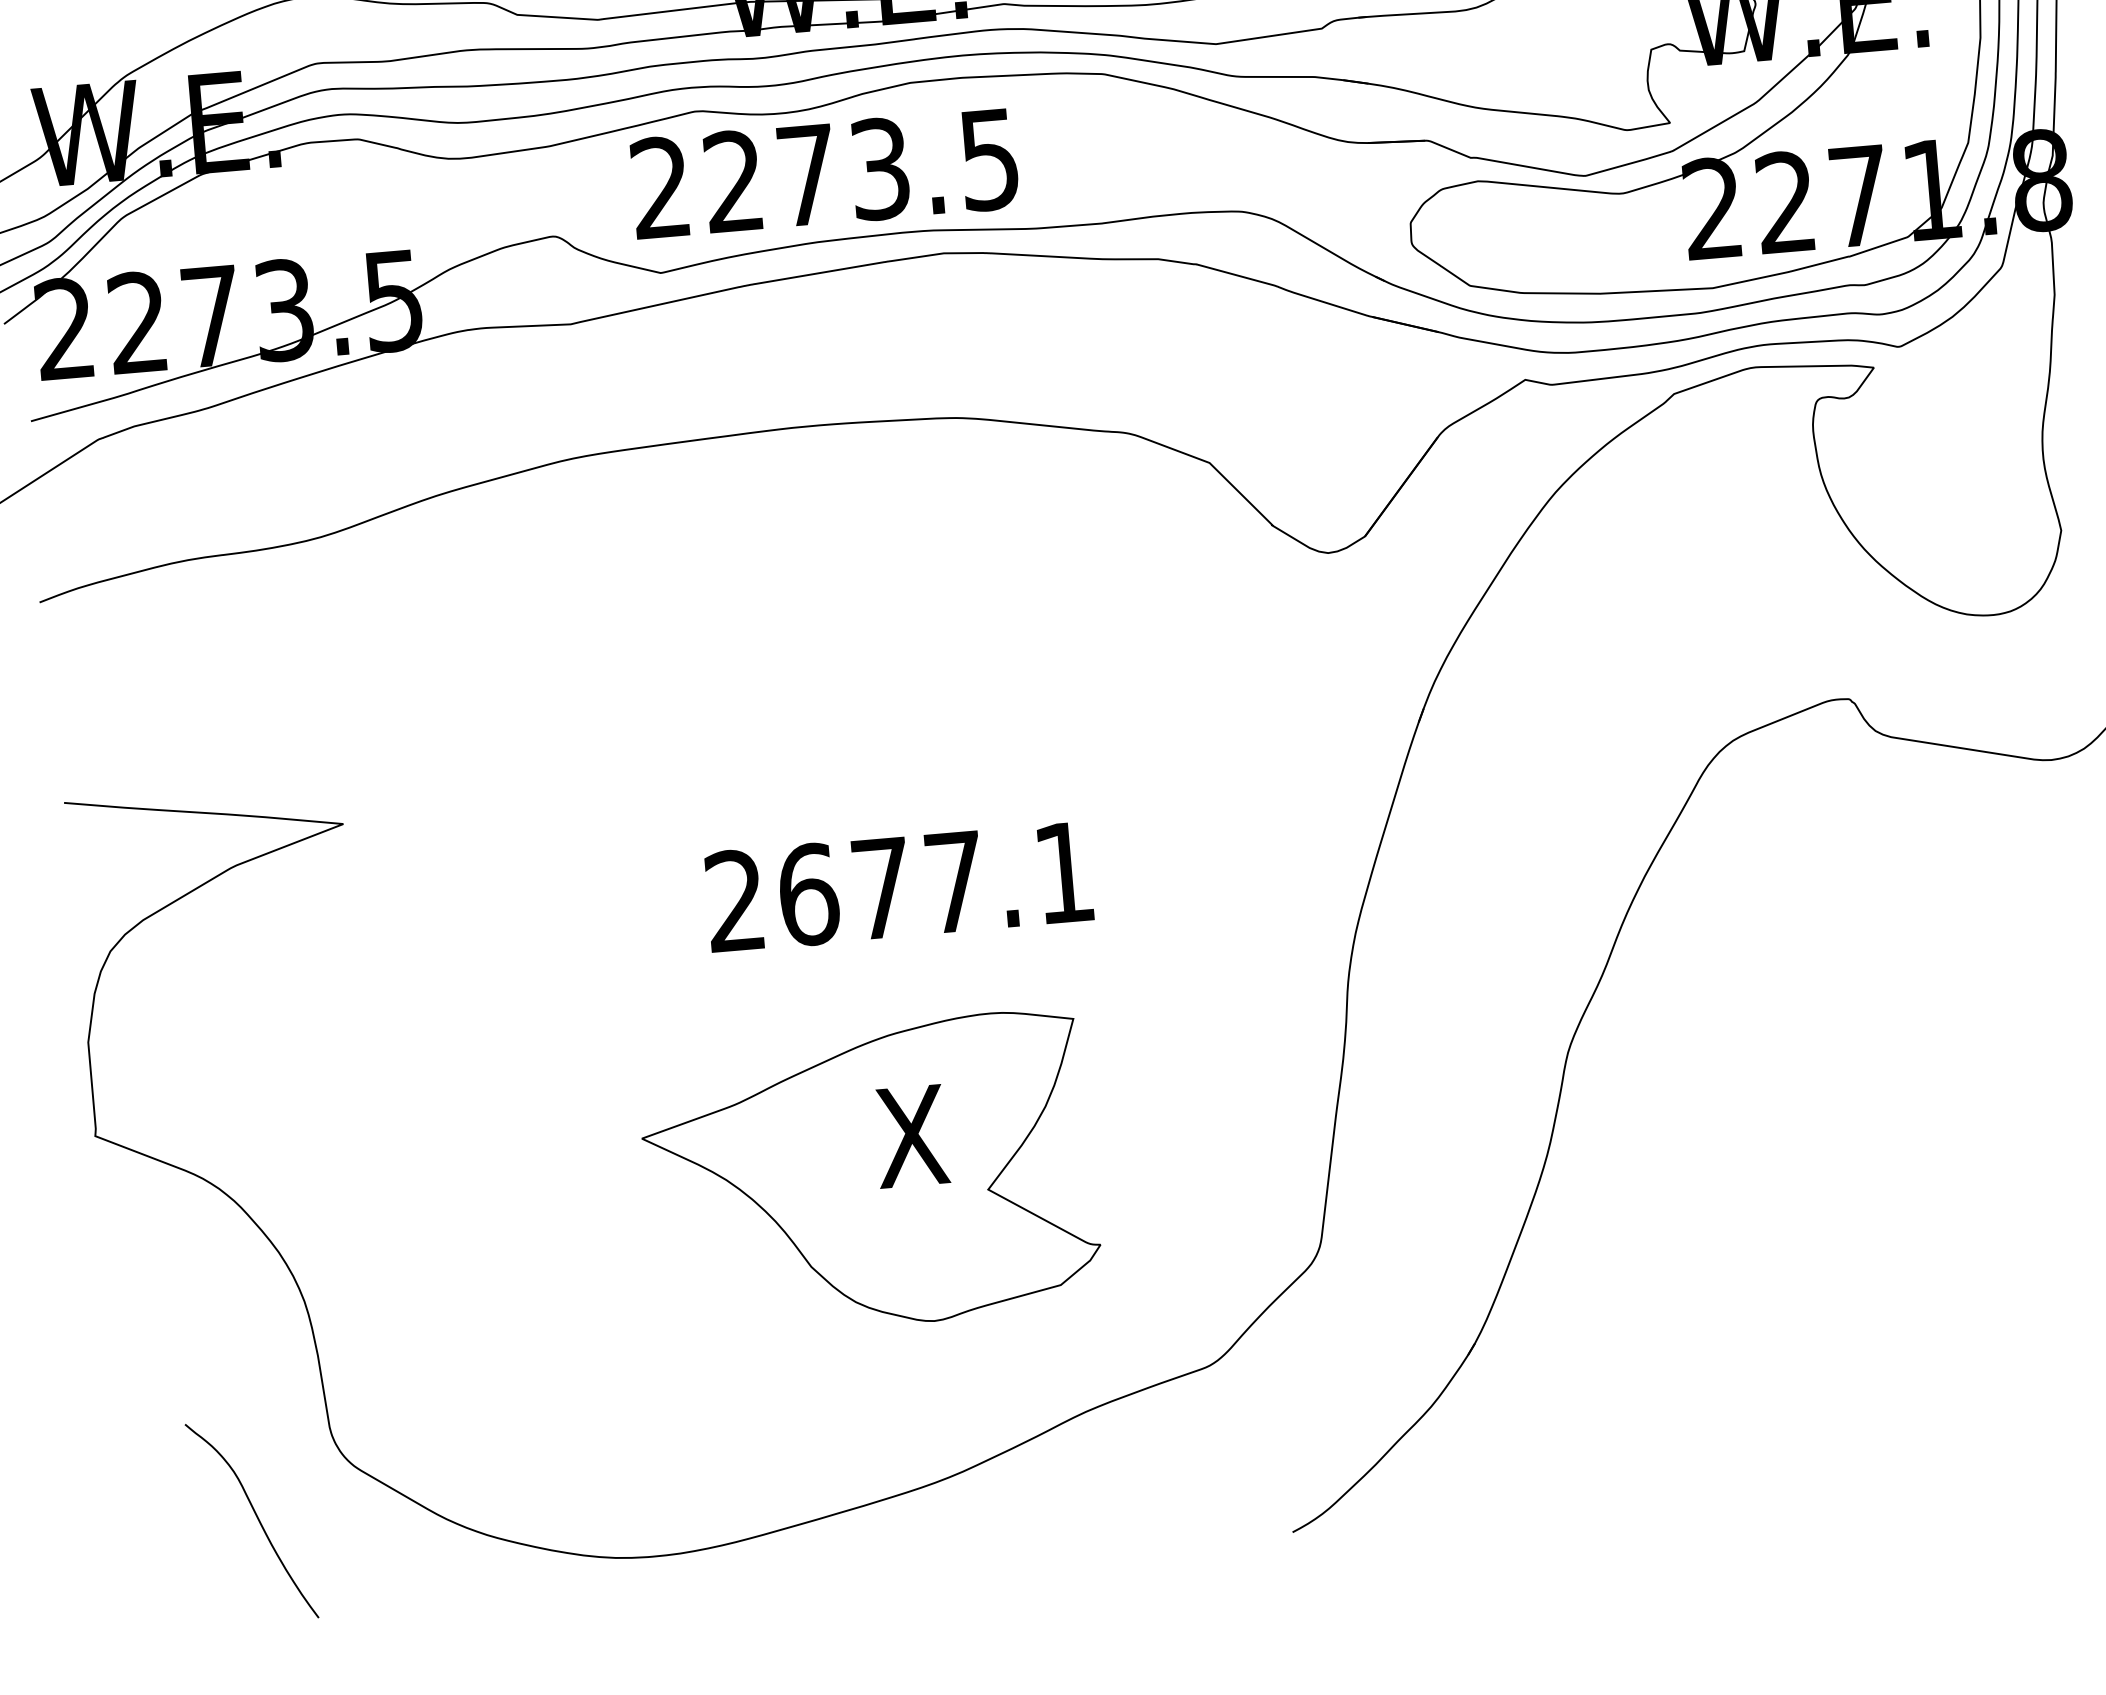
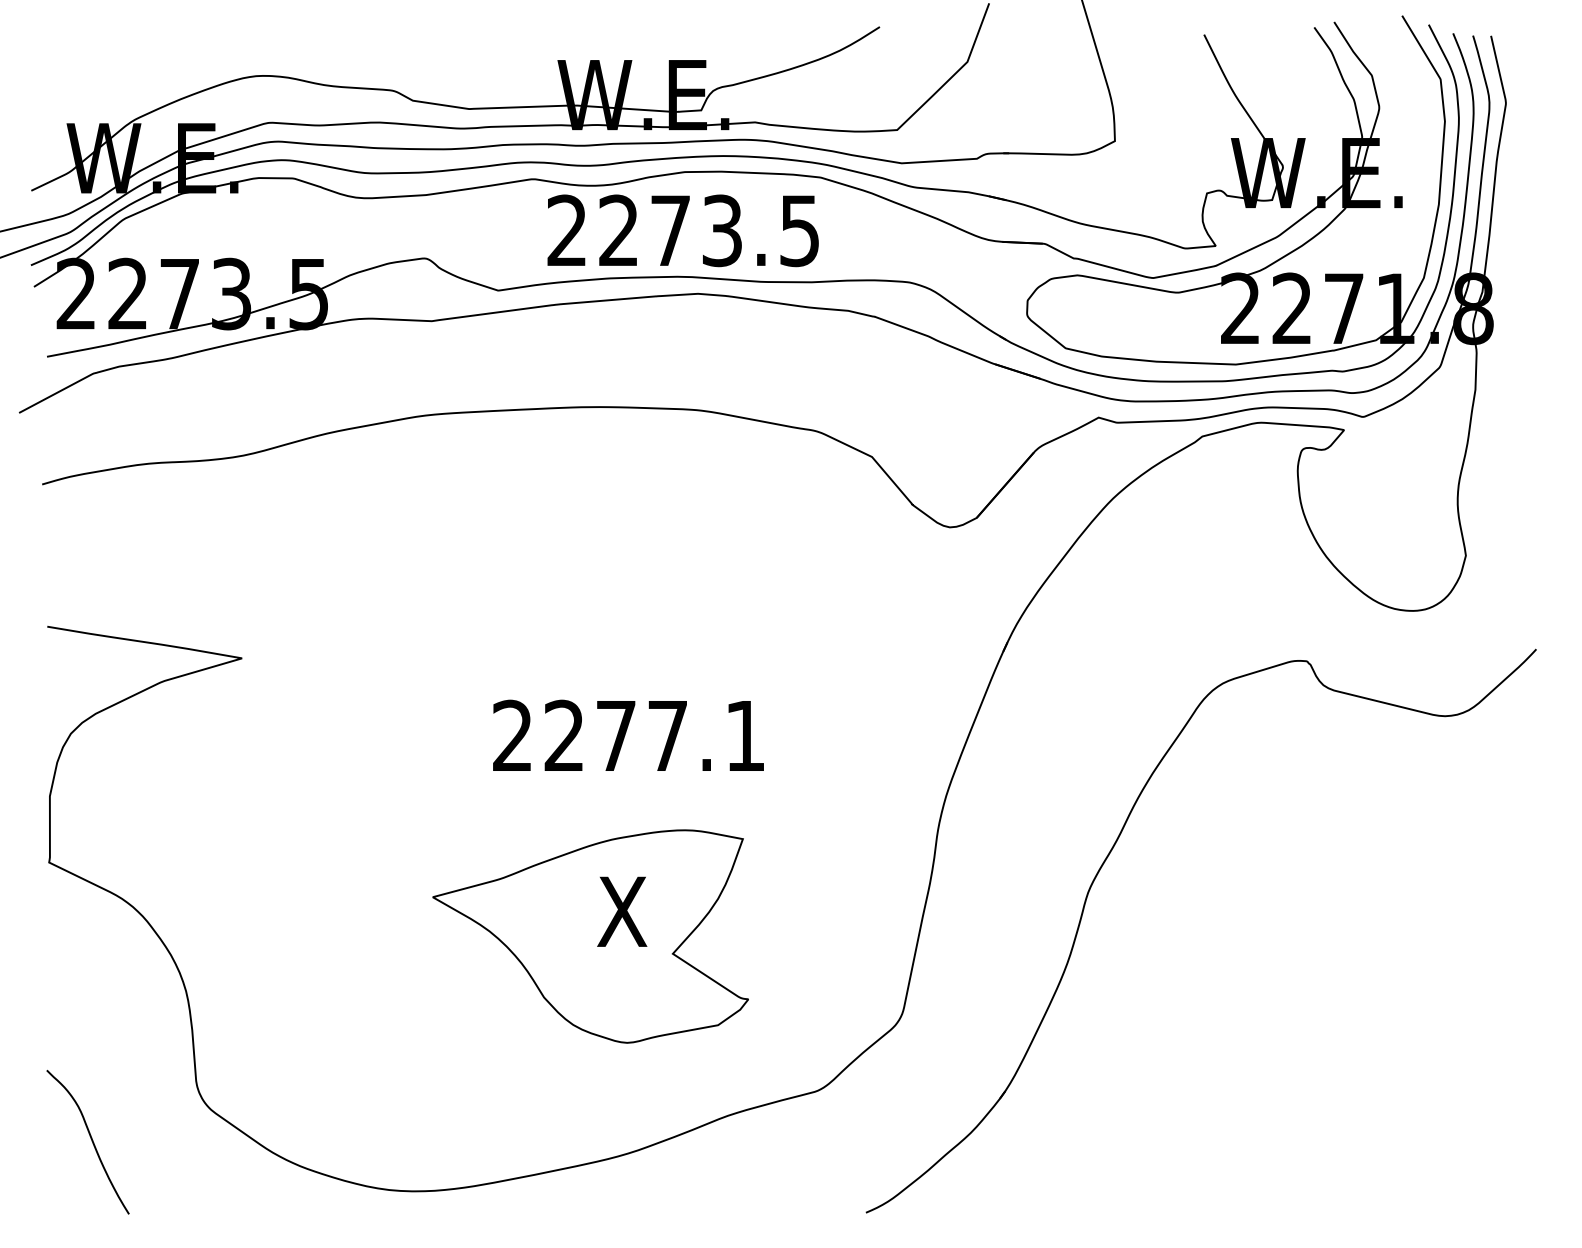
text: (823, 173) -> (682, 230), moved
text: (808, 894) -> (564, 735), 2677.1 -> 2277.1
curve: (256, 1519) -> (91, 1141), moved

